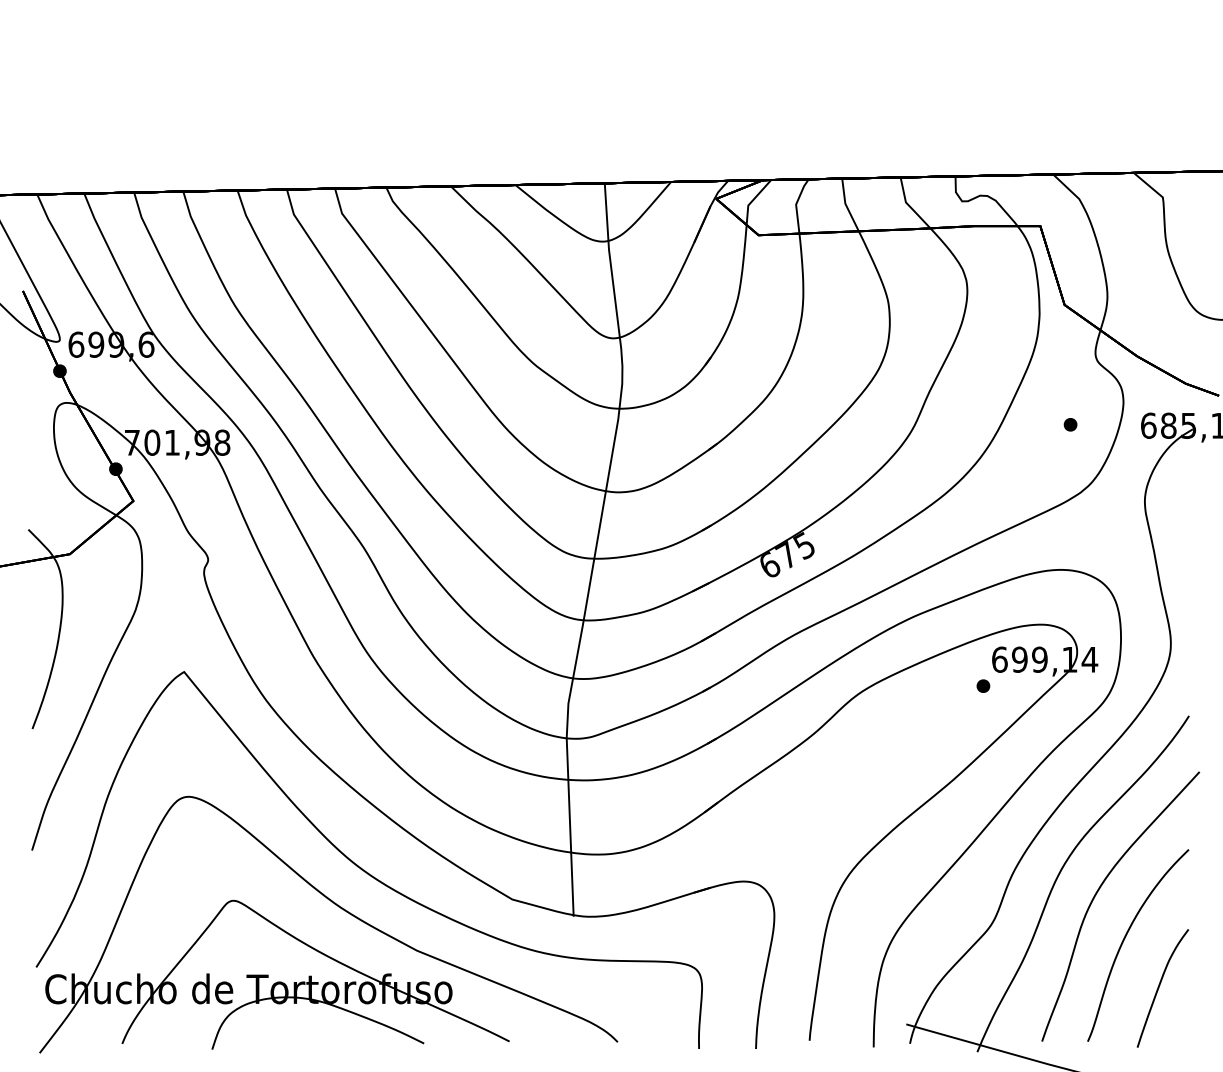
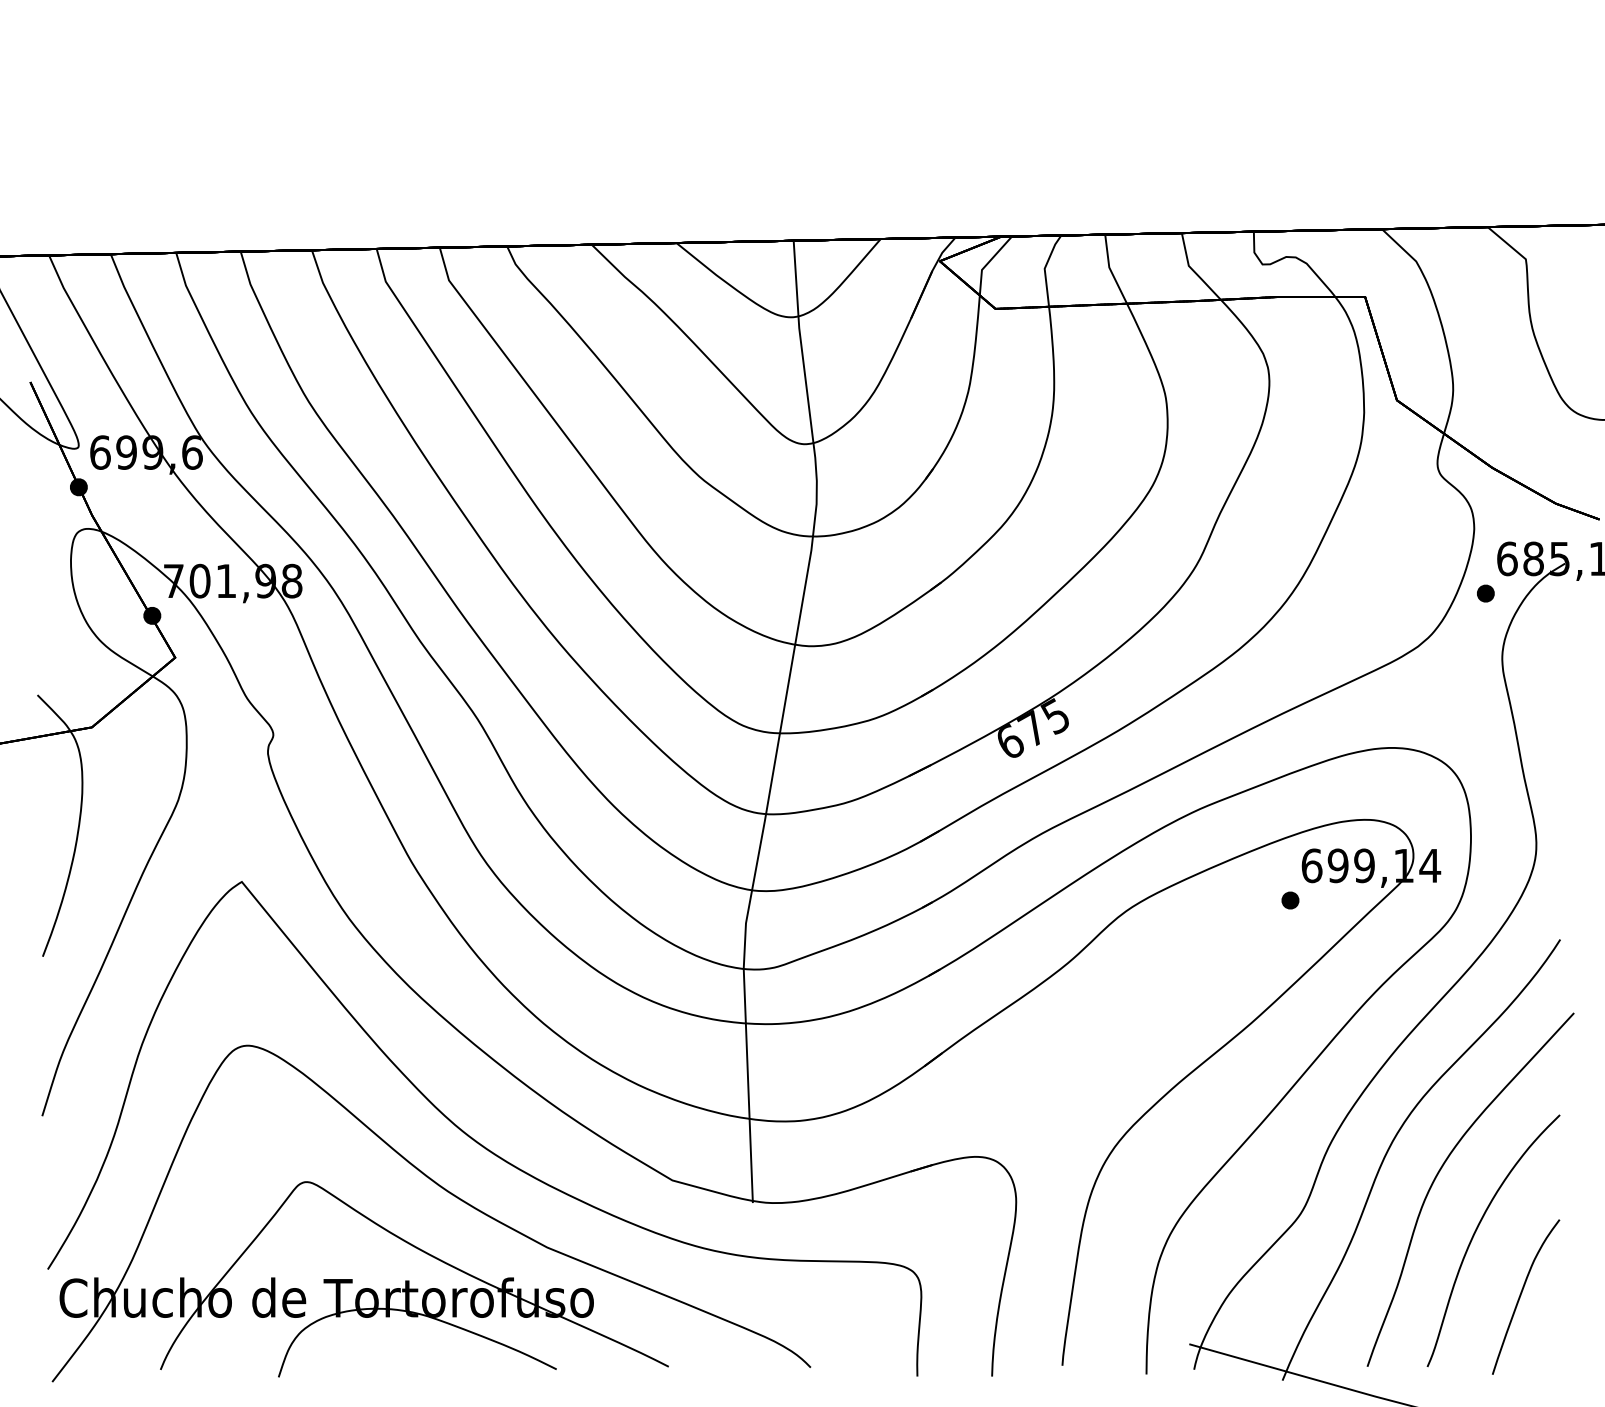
part: (1070, 424) -> (1485, 593), moved

